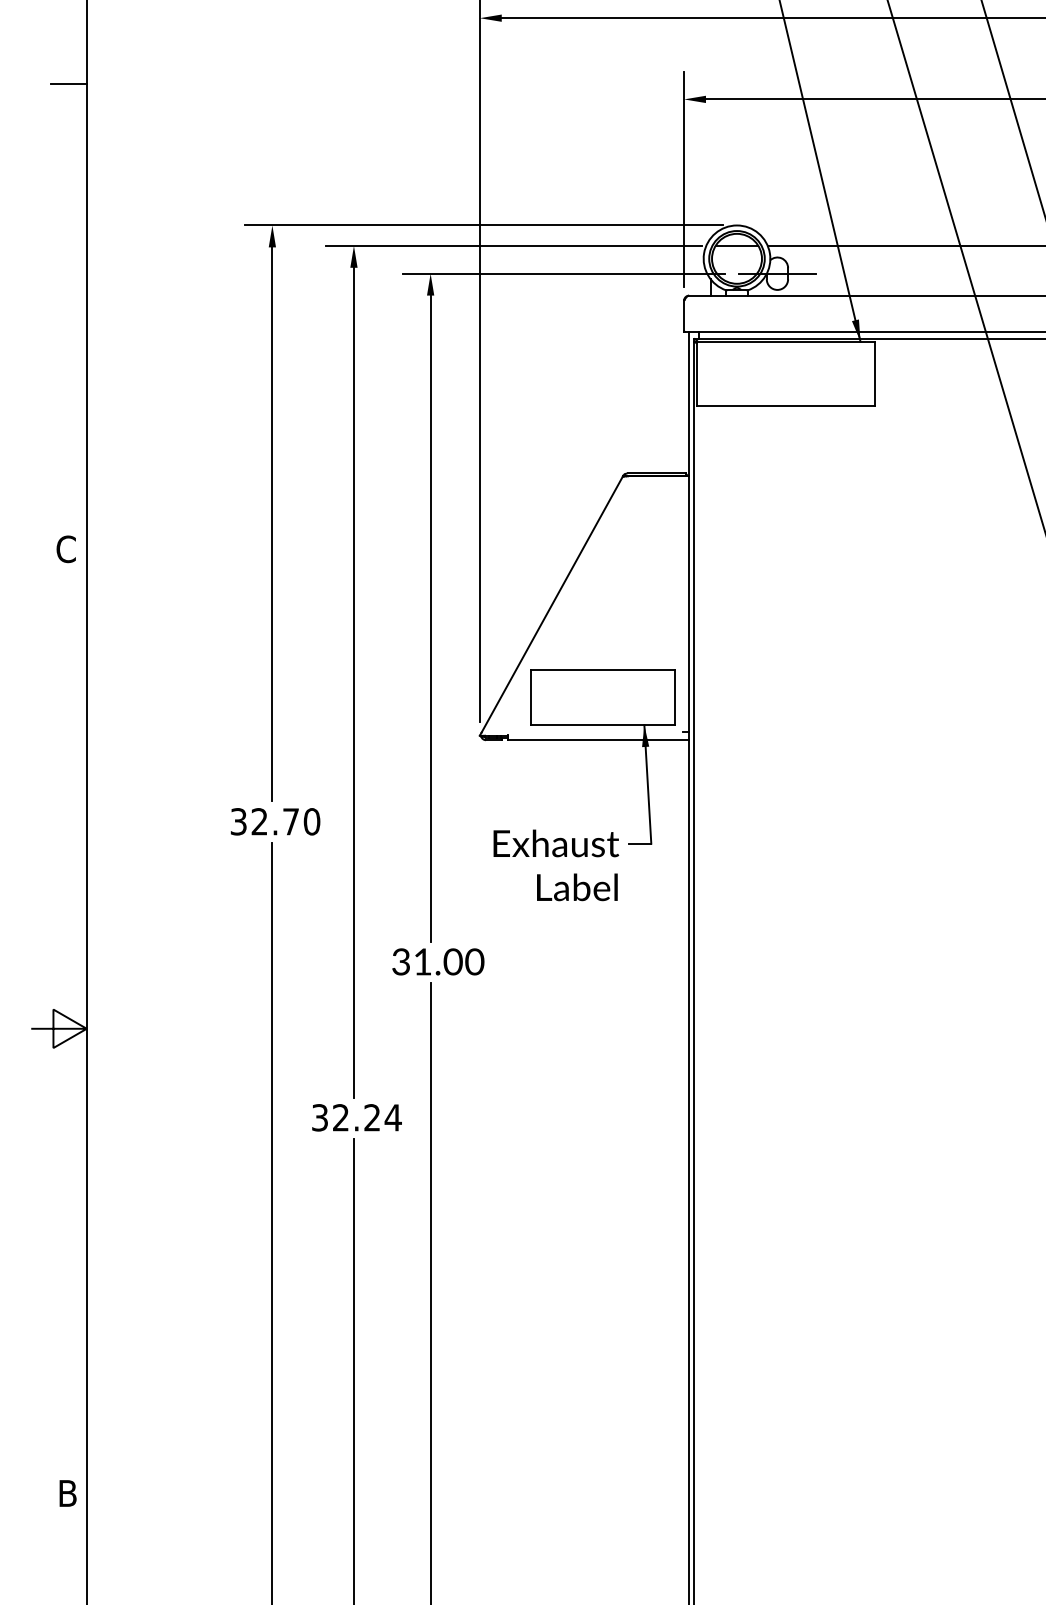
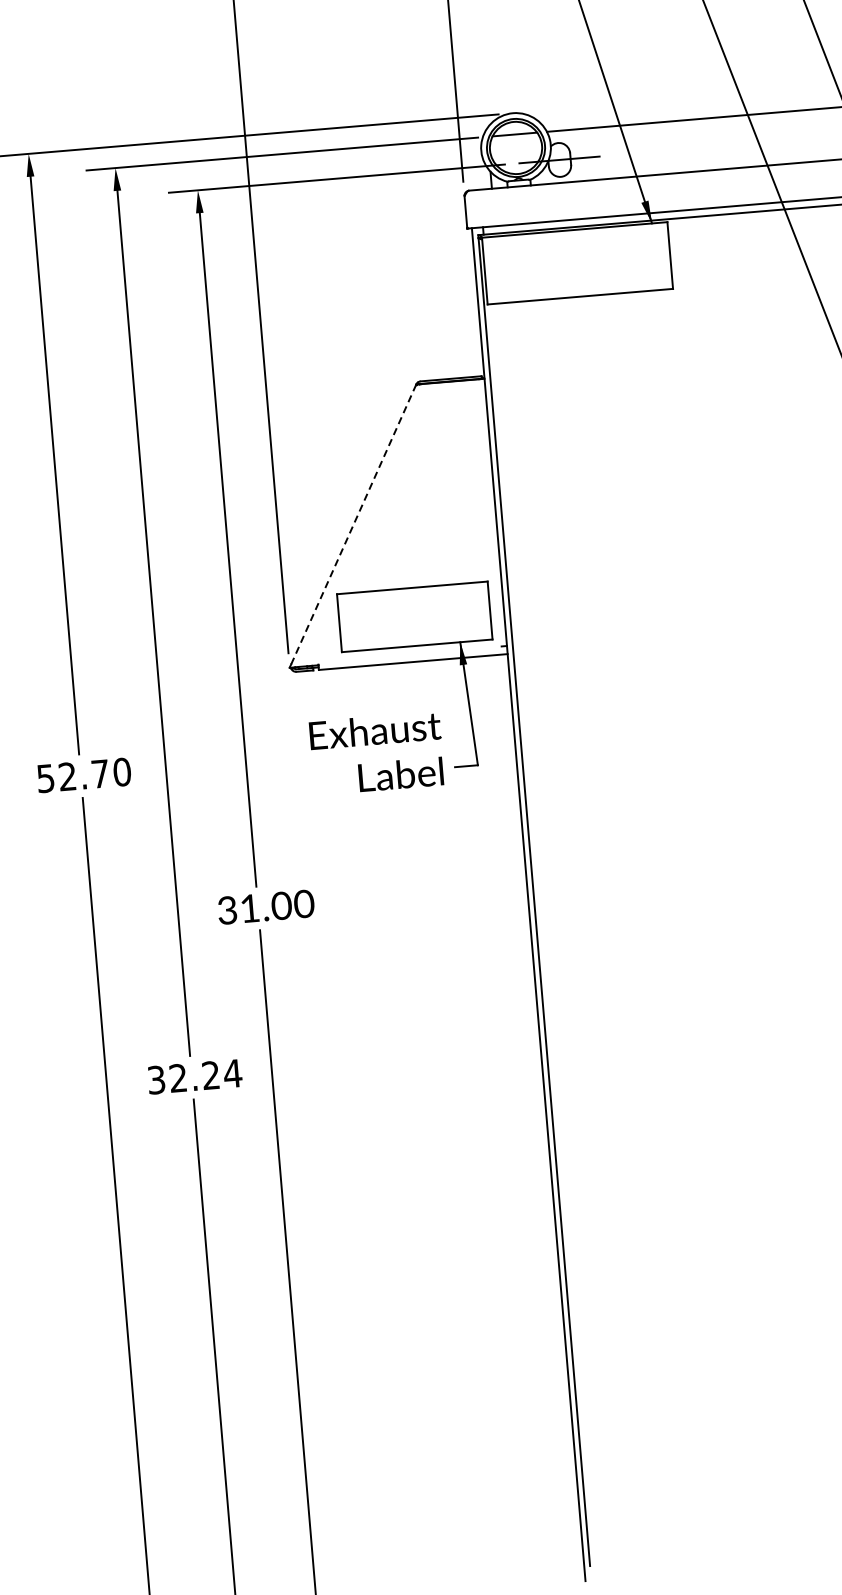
line: (552, 604) -> (353, 524), solid -> dashed
text: (238, 821) -> (45, 778), 32.70 -> 52.70
text: (556, 865) -> (377, 753), moved

